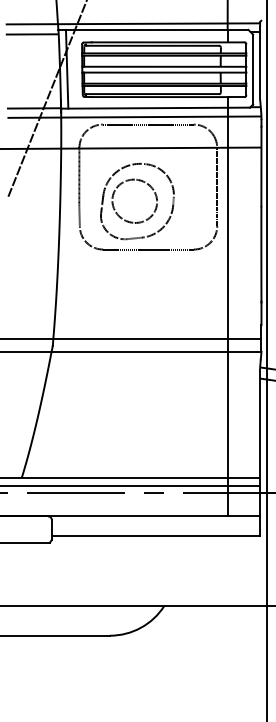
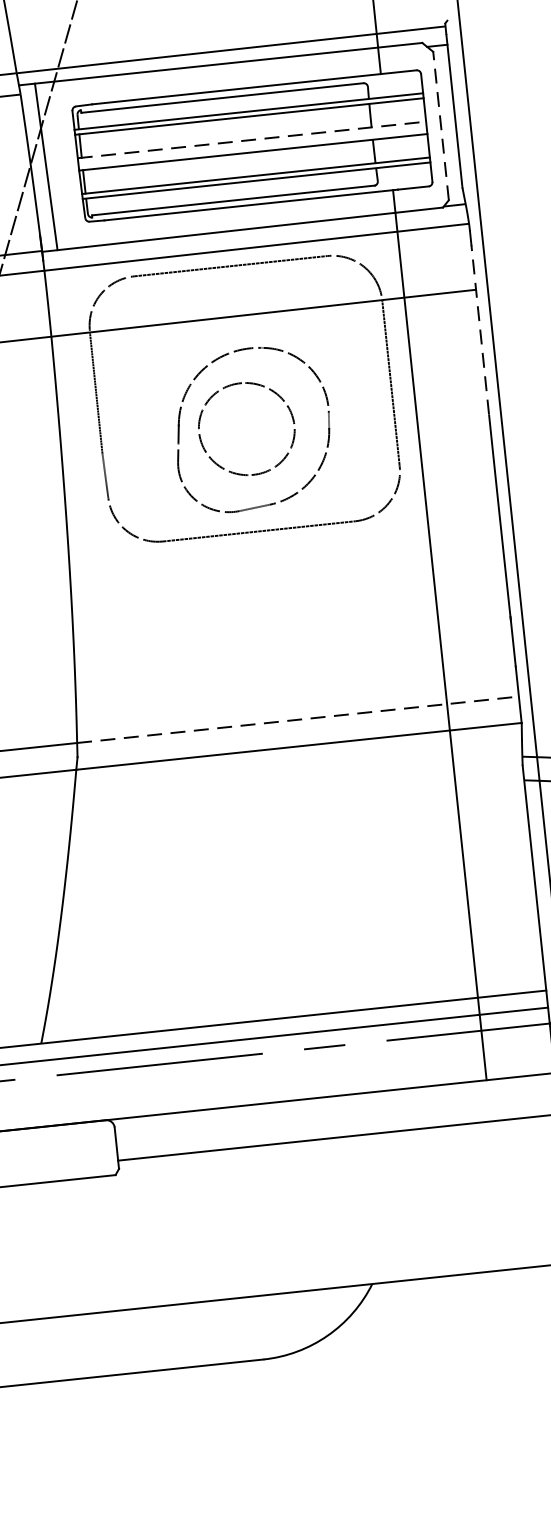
line: (164, 66) -> (252, 139), solid -> dashed
line: (253, 69) -> (441, 125), solid -> dashed
line: (261, 166) -> (480, 329), solid -> dashed
part: (155, 198) -> (290, 418), moved
line: (157, 339) -> (298, 720), solid -> dashed

